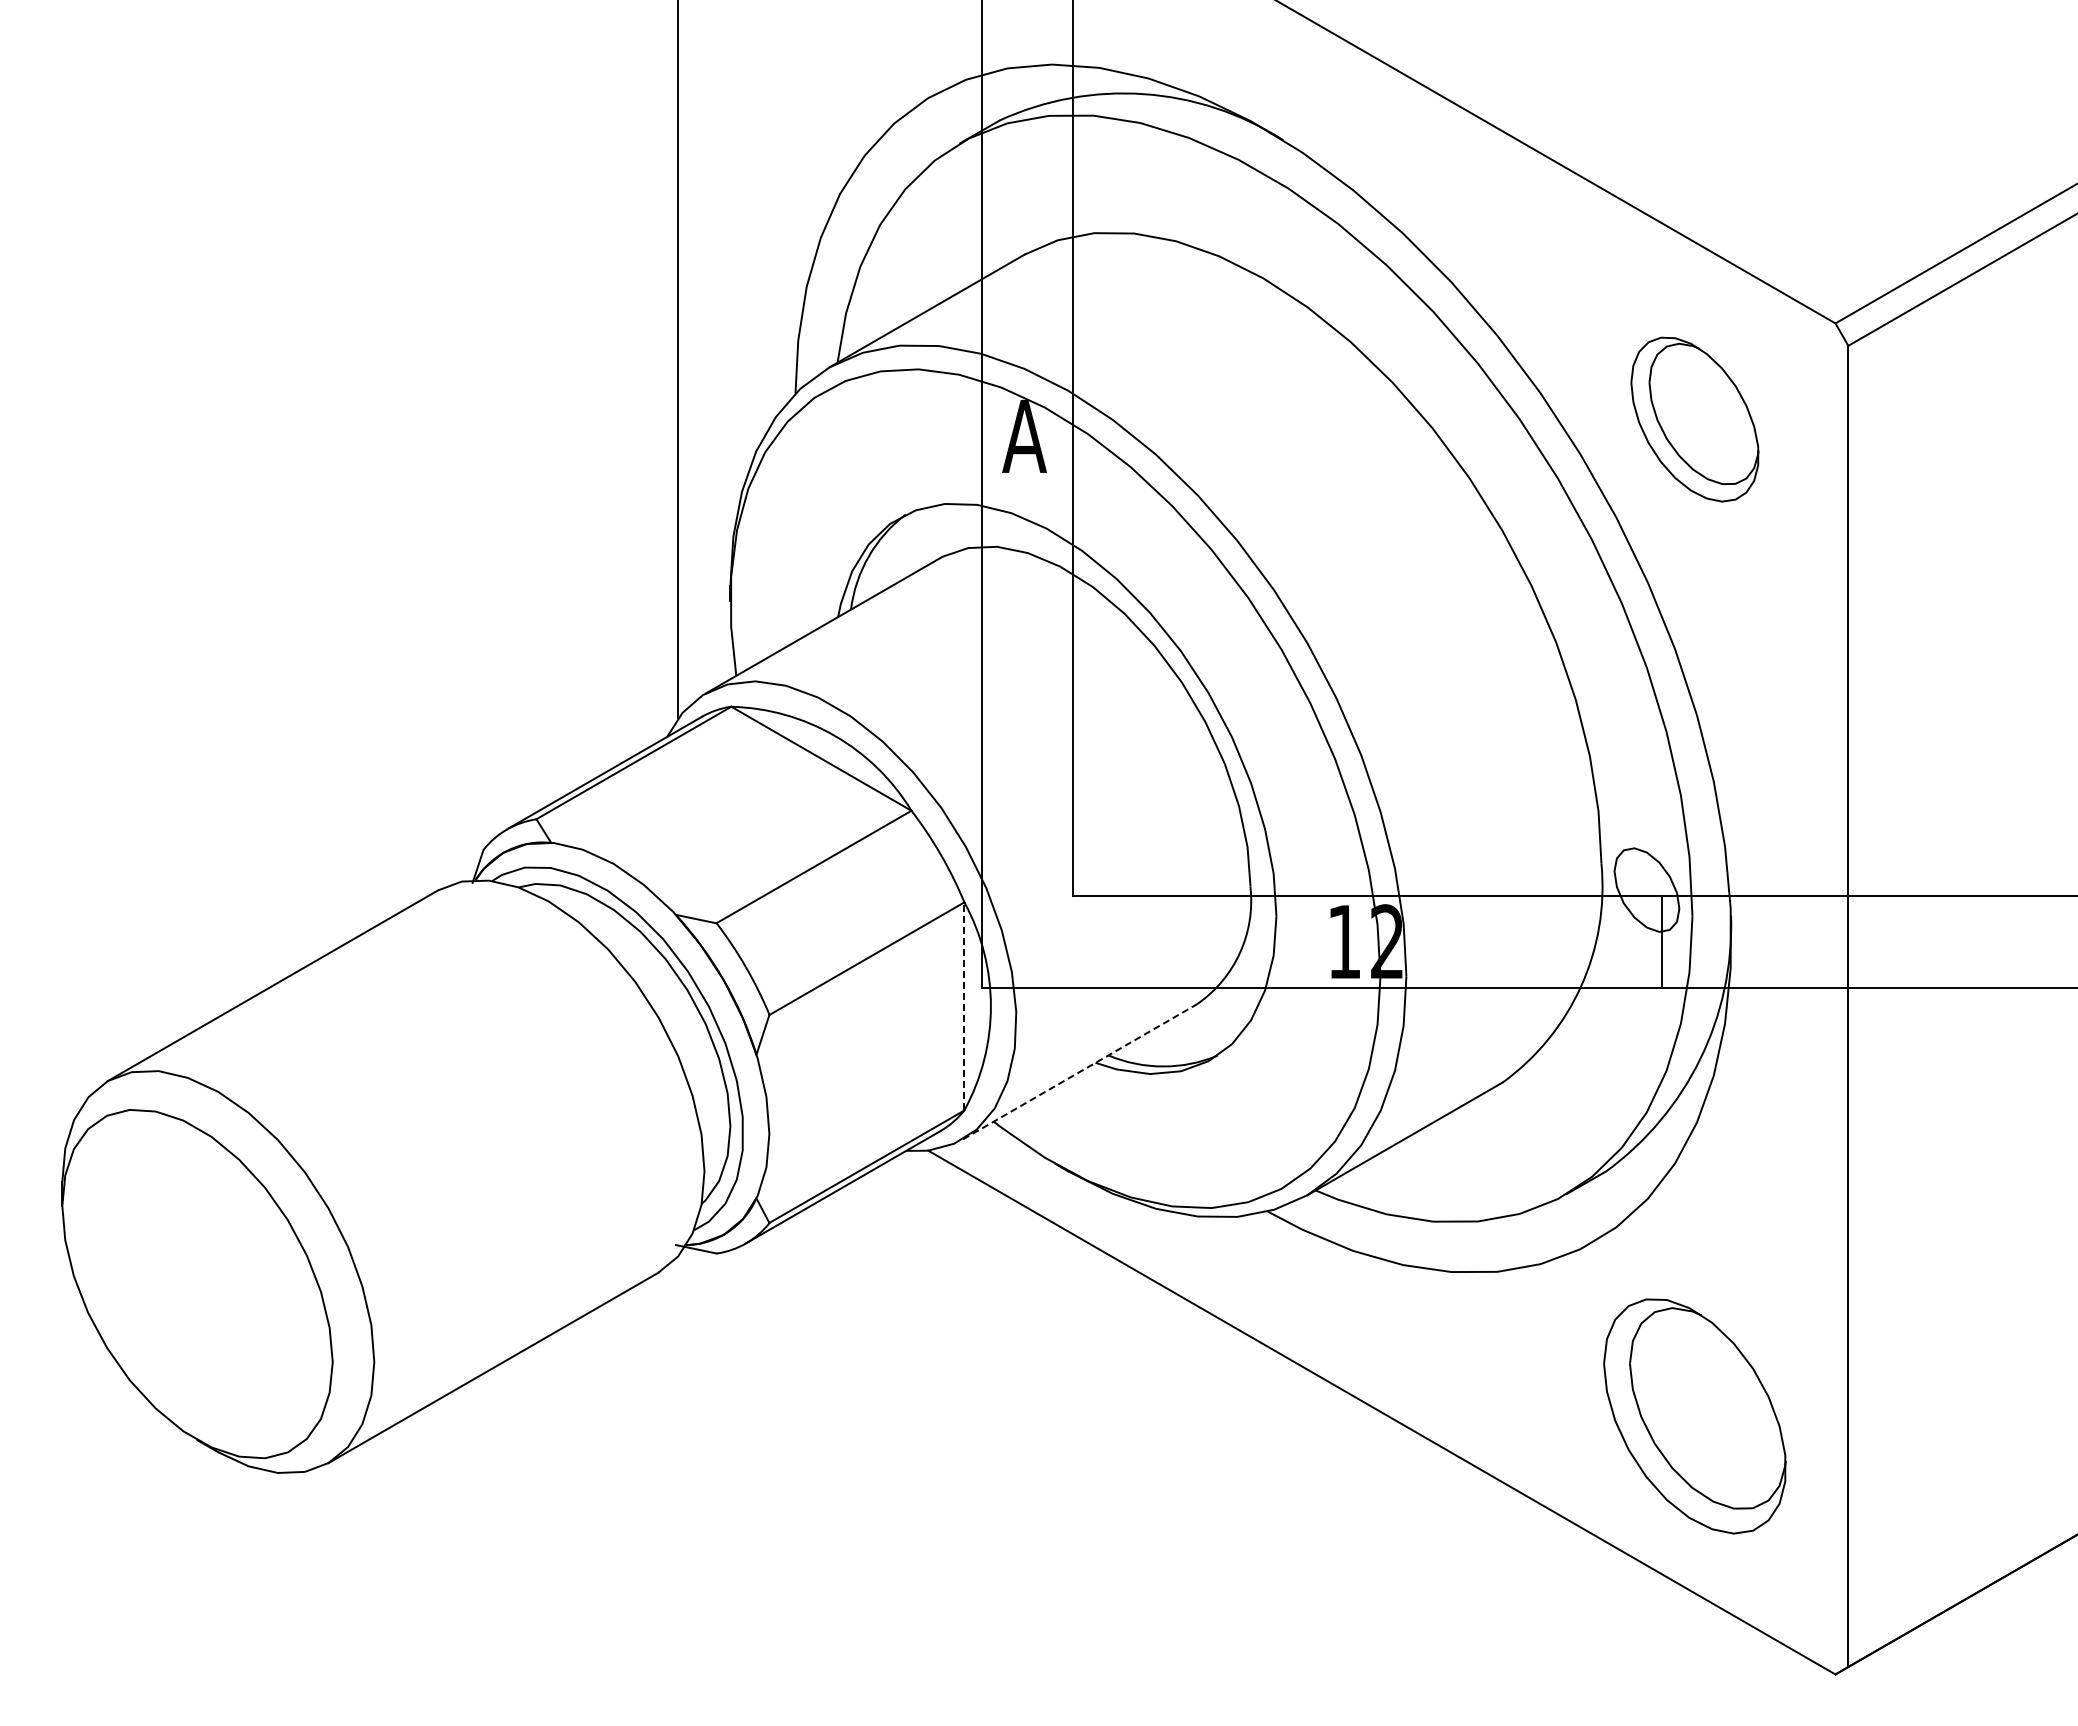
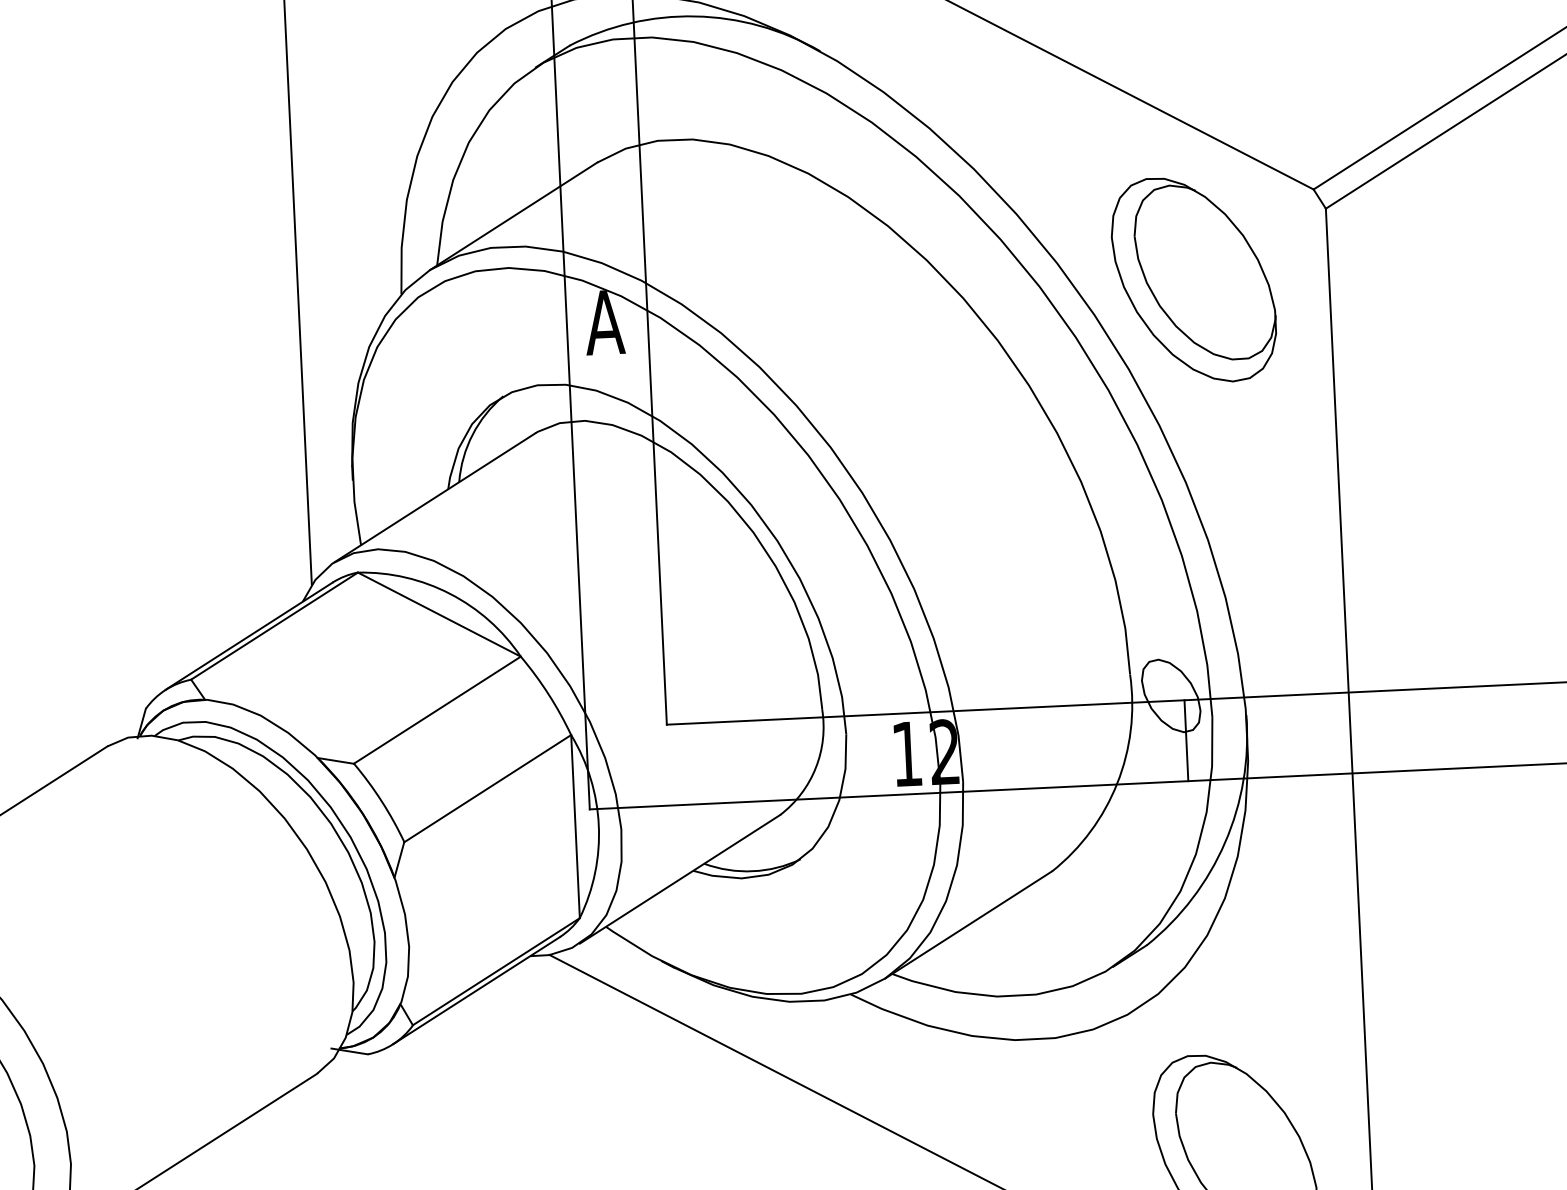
part: (1694, 419) -> (1193, 279), size x1.43
line: (964, 1005) -> (575, 825), dashed -> solid
line: (1080, 1071) -> (680, 879), dashed -> solid

